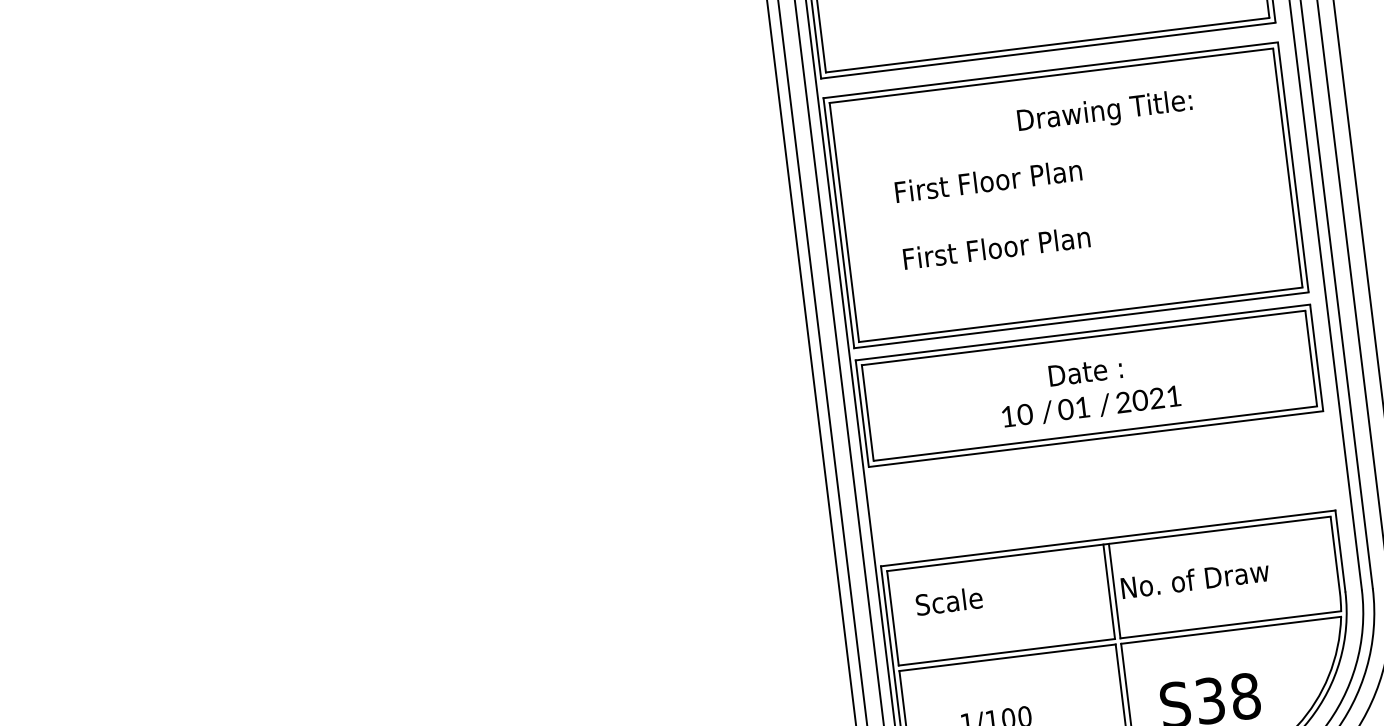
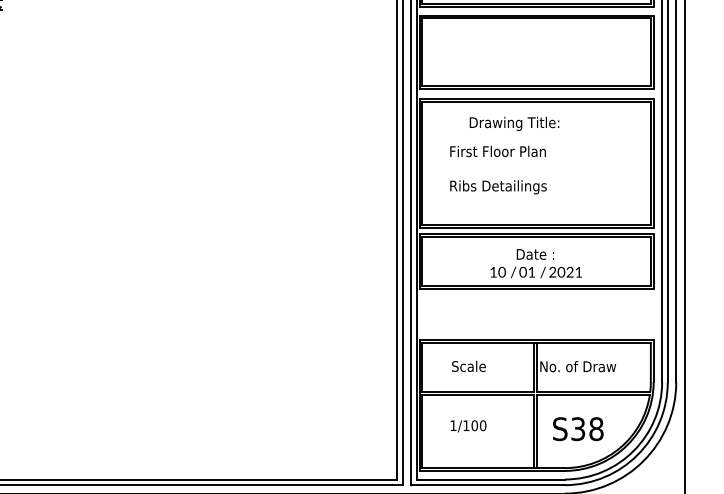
text: (1104, 111) -> (514, 123), moved
text: (997, 250) -> (498, 187), First Floor Plan -> Ribs Detailings
text: (948, 599) -> (468, 365), moved

